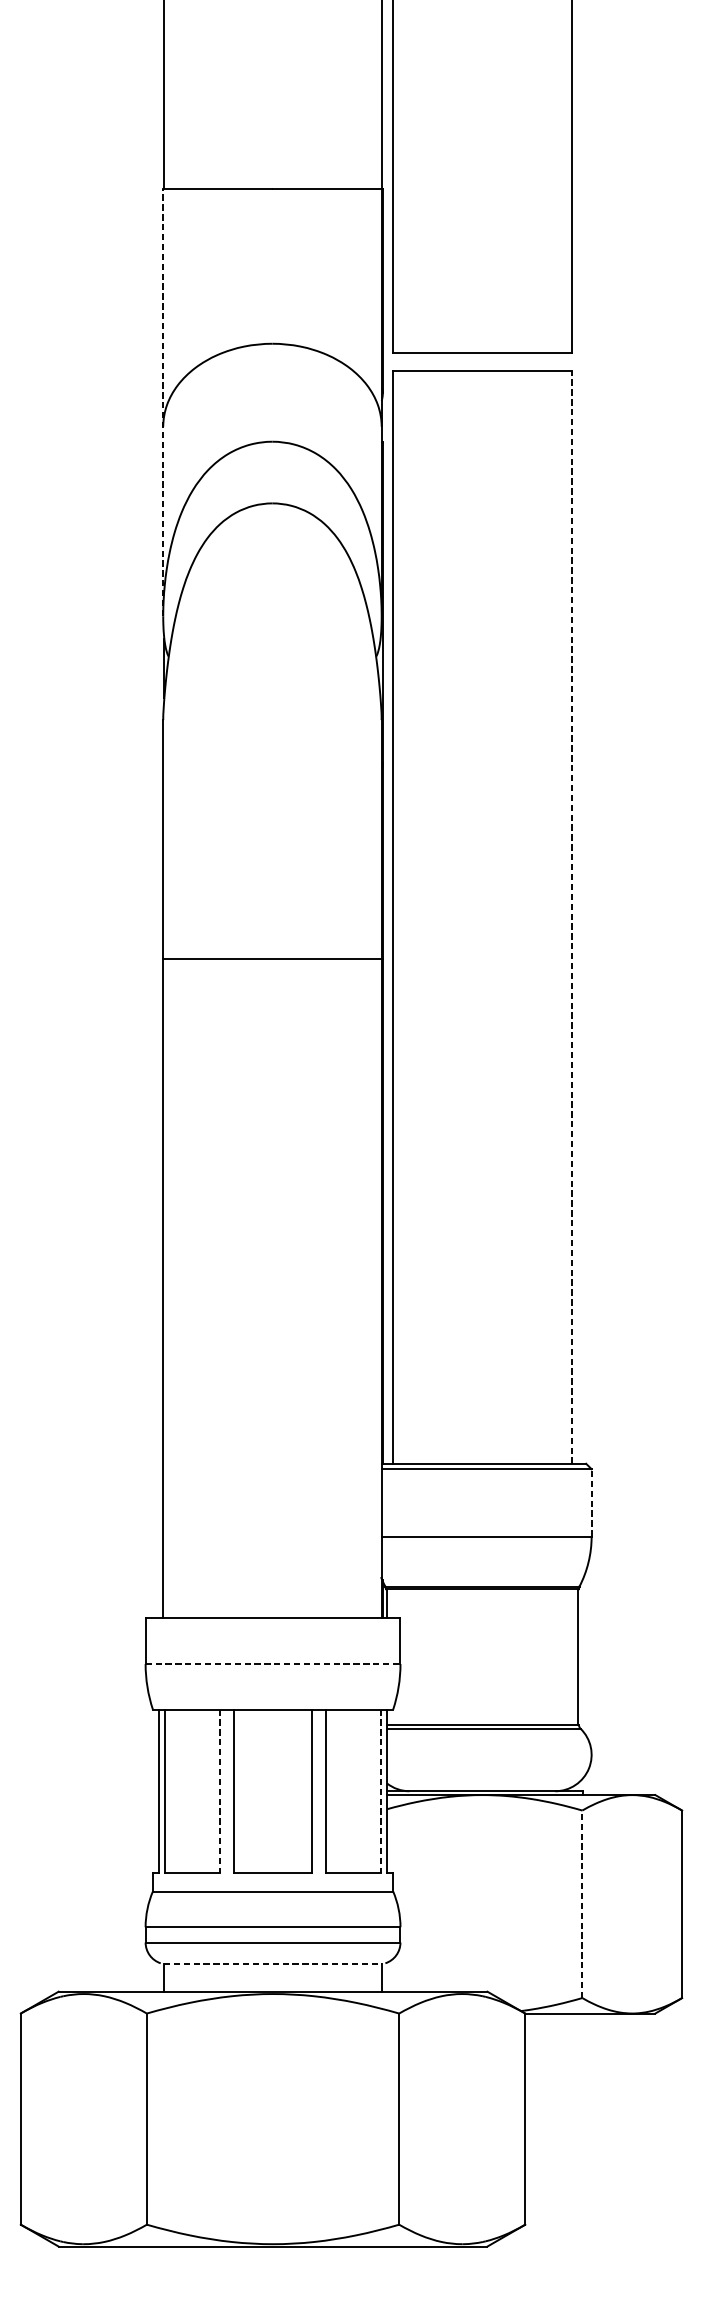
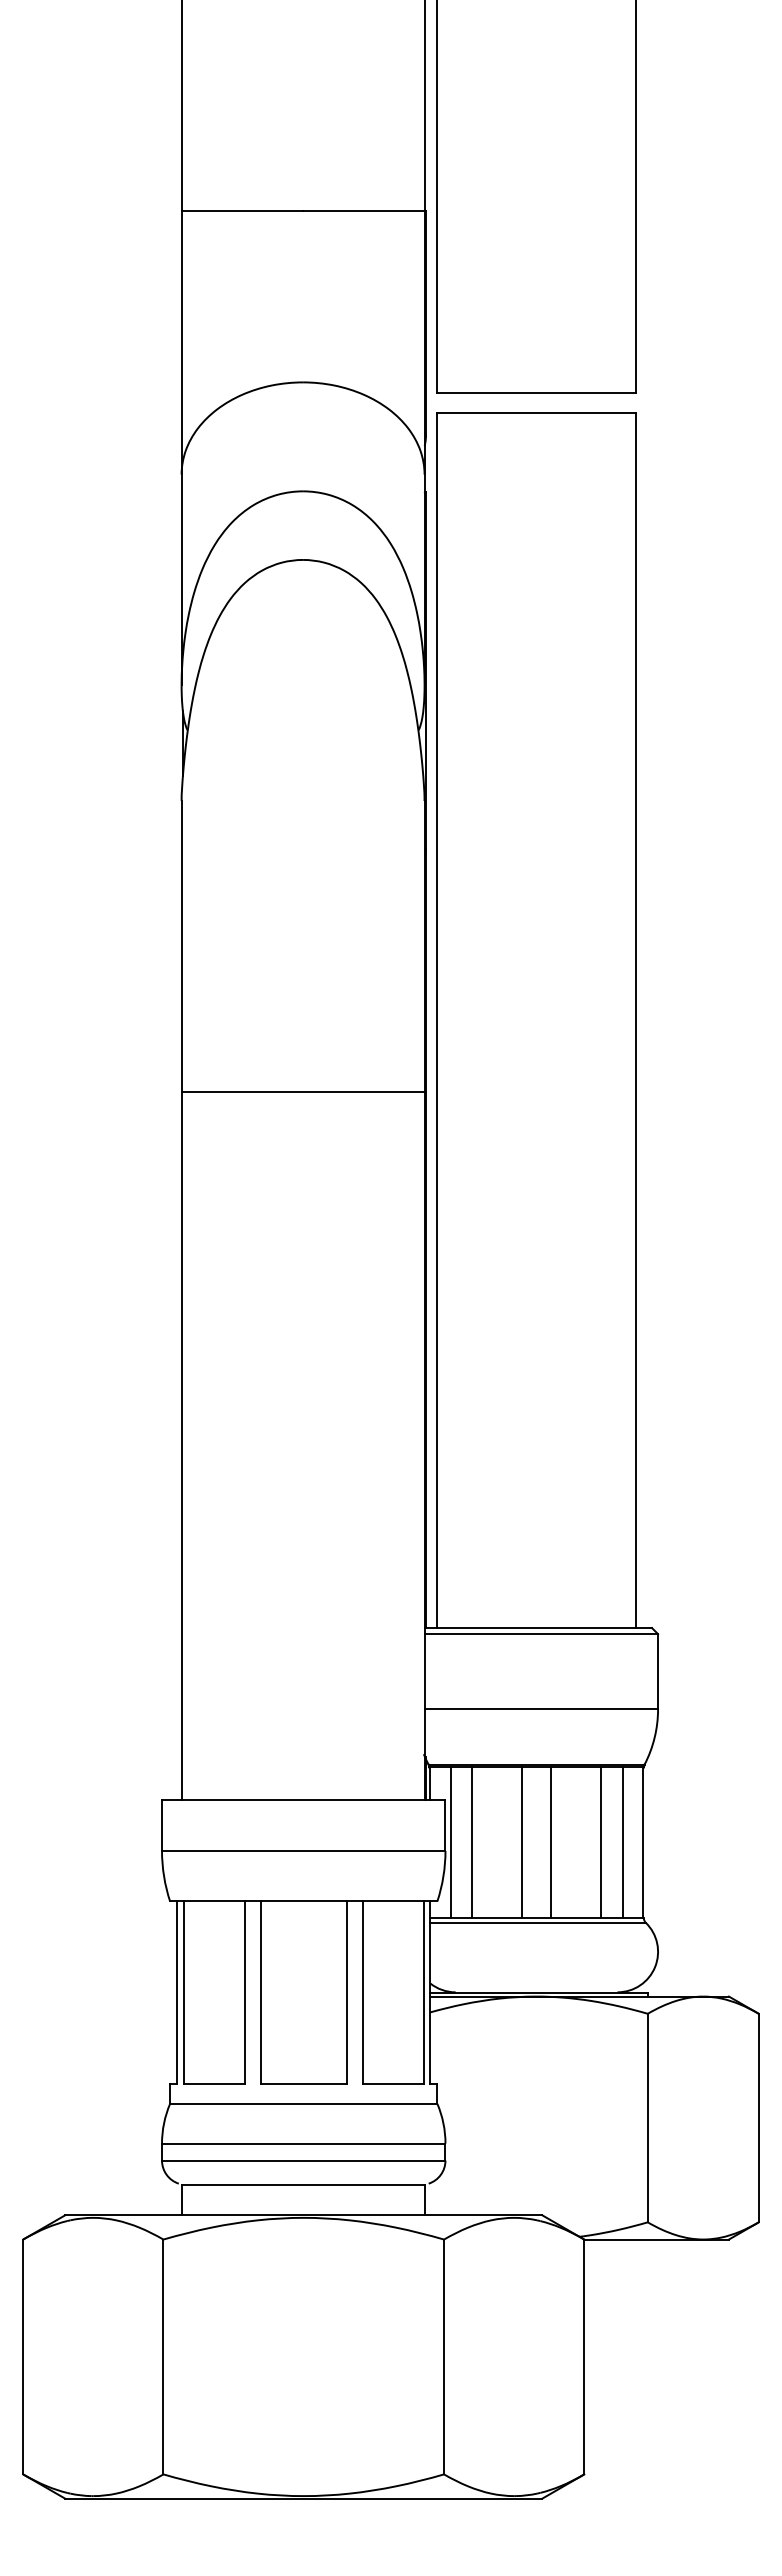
line: (163, 402) -> (181, 447), dashed -> solid
line: (571, 917) -> (635, 1020), dashed -> solid
line: (272, 958) -> (303, 1091), moved
line: (592, 1502) -> (658, 1671), dashed -> solid
line: (404, 1656) -> (450, 1842), added
line: (424, 1656) -> (472, 1842), added
line: (468, 1656) -> (521, 1842), added
line: (495, 1656) -> (551, 1842), added
line: (539, 1656) -> (600, 1842), added
line: (559, 1656) -> (622, 1842), added
line: (272, 1663) -> (303, 1850), dashed -> solid
line: (219, 1792) -> (244, 1993), dashed -> solid
line: (380, 1792) -> (423, 1993), dashed -> solid
line: (582, 1903) -> (647, 2117), dashed -> solid
line: (273, 1964) -> (304, 2184), dashed -> solid

